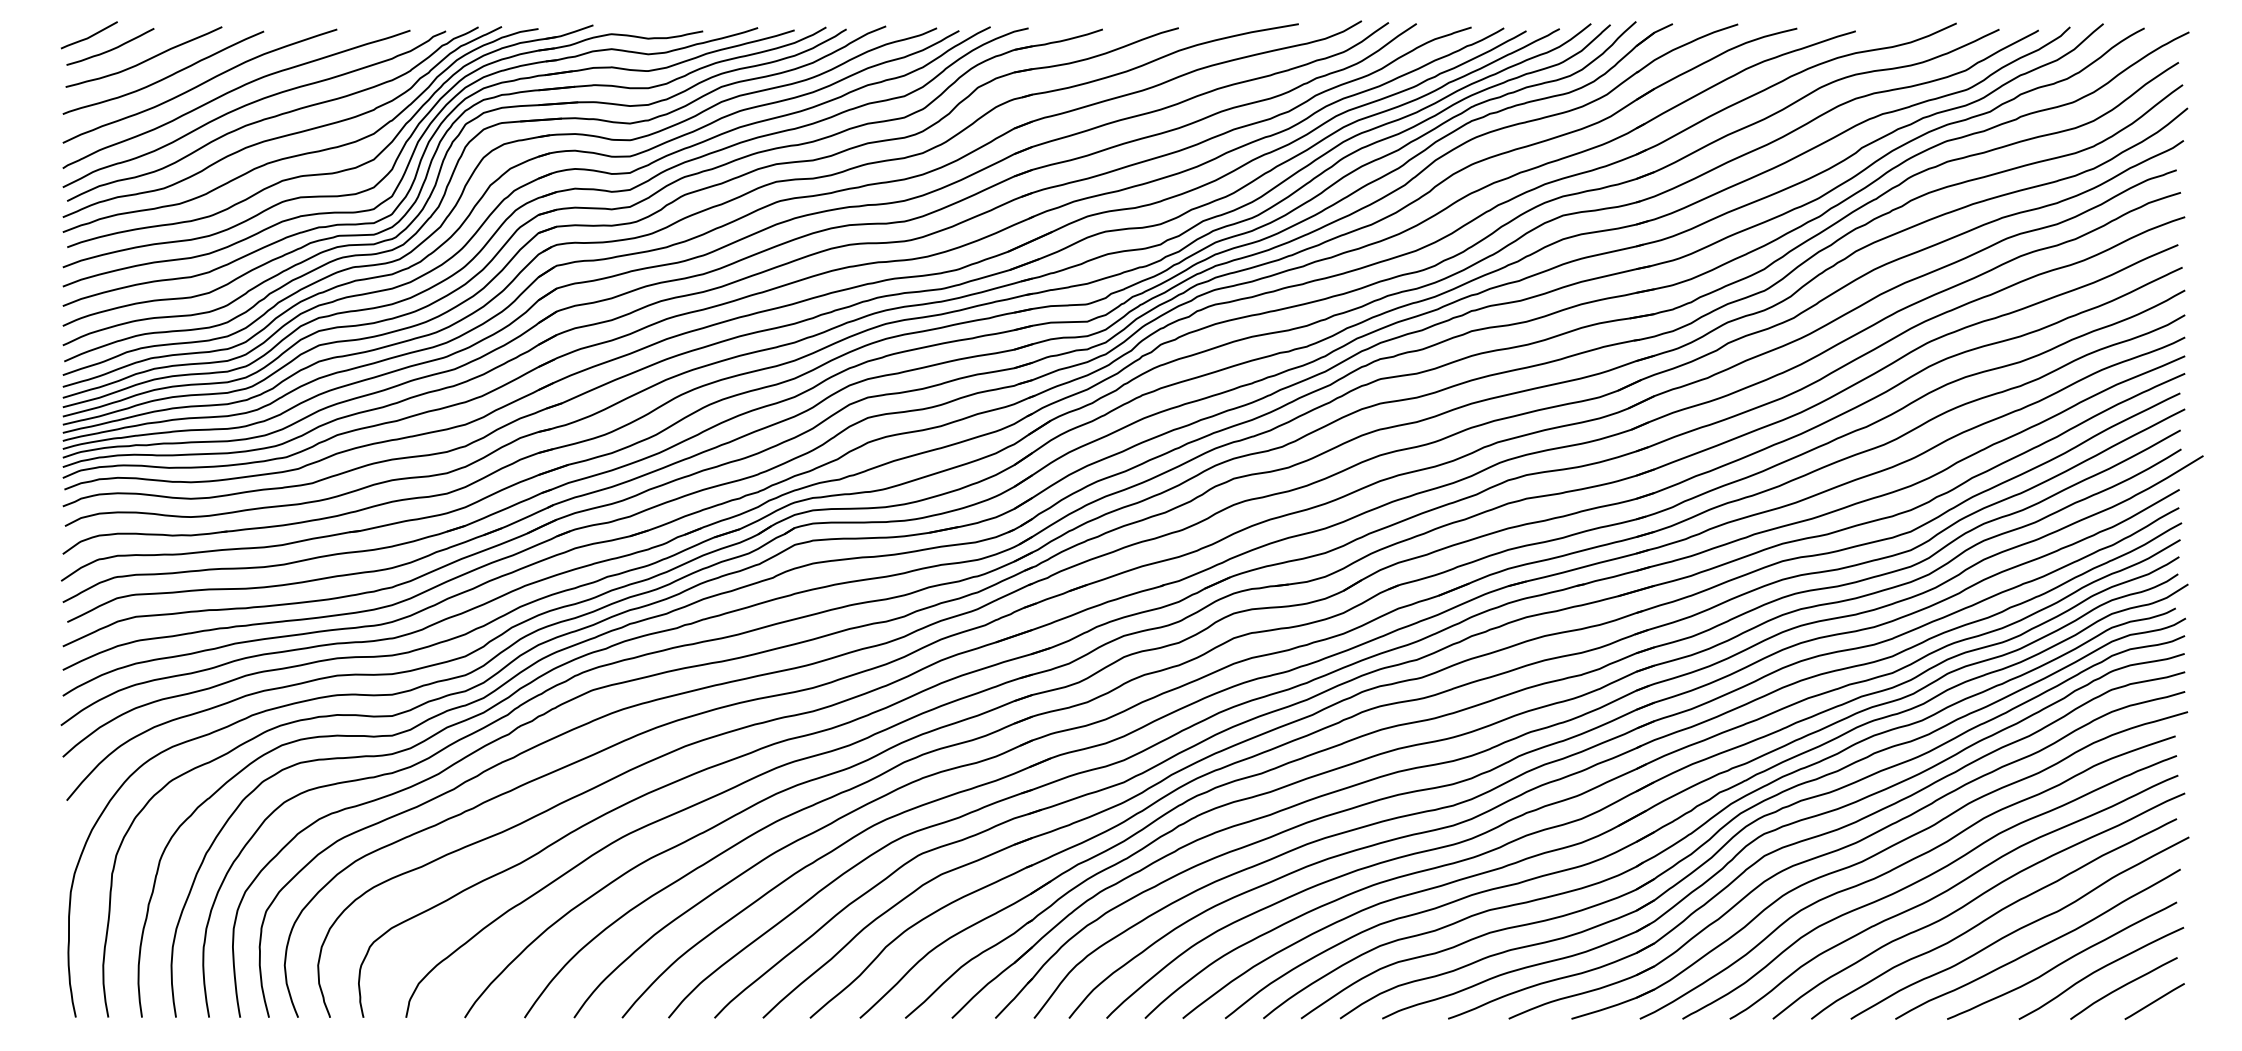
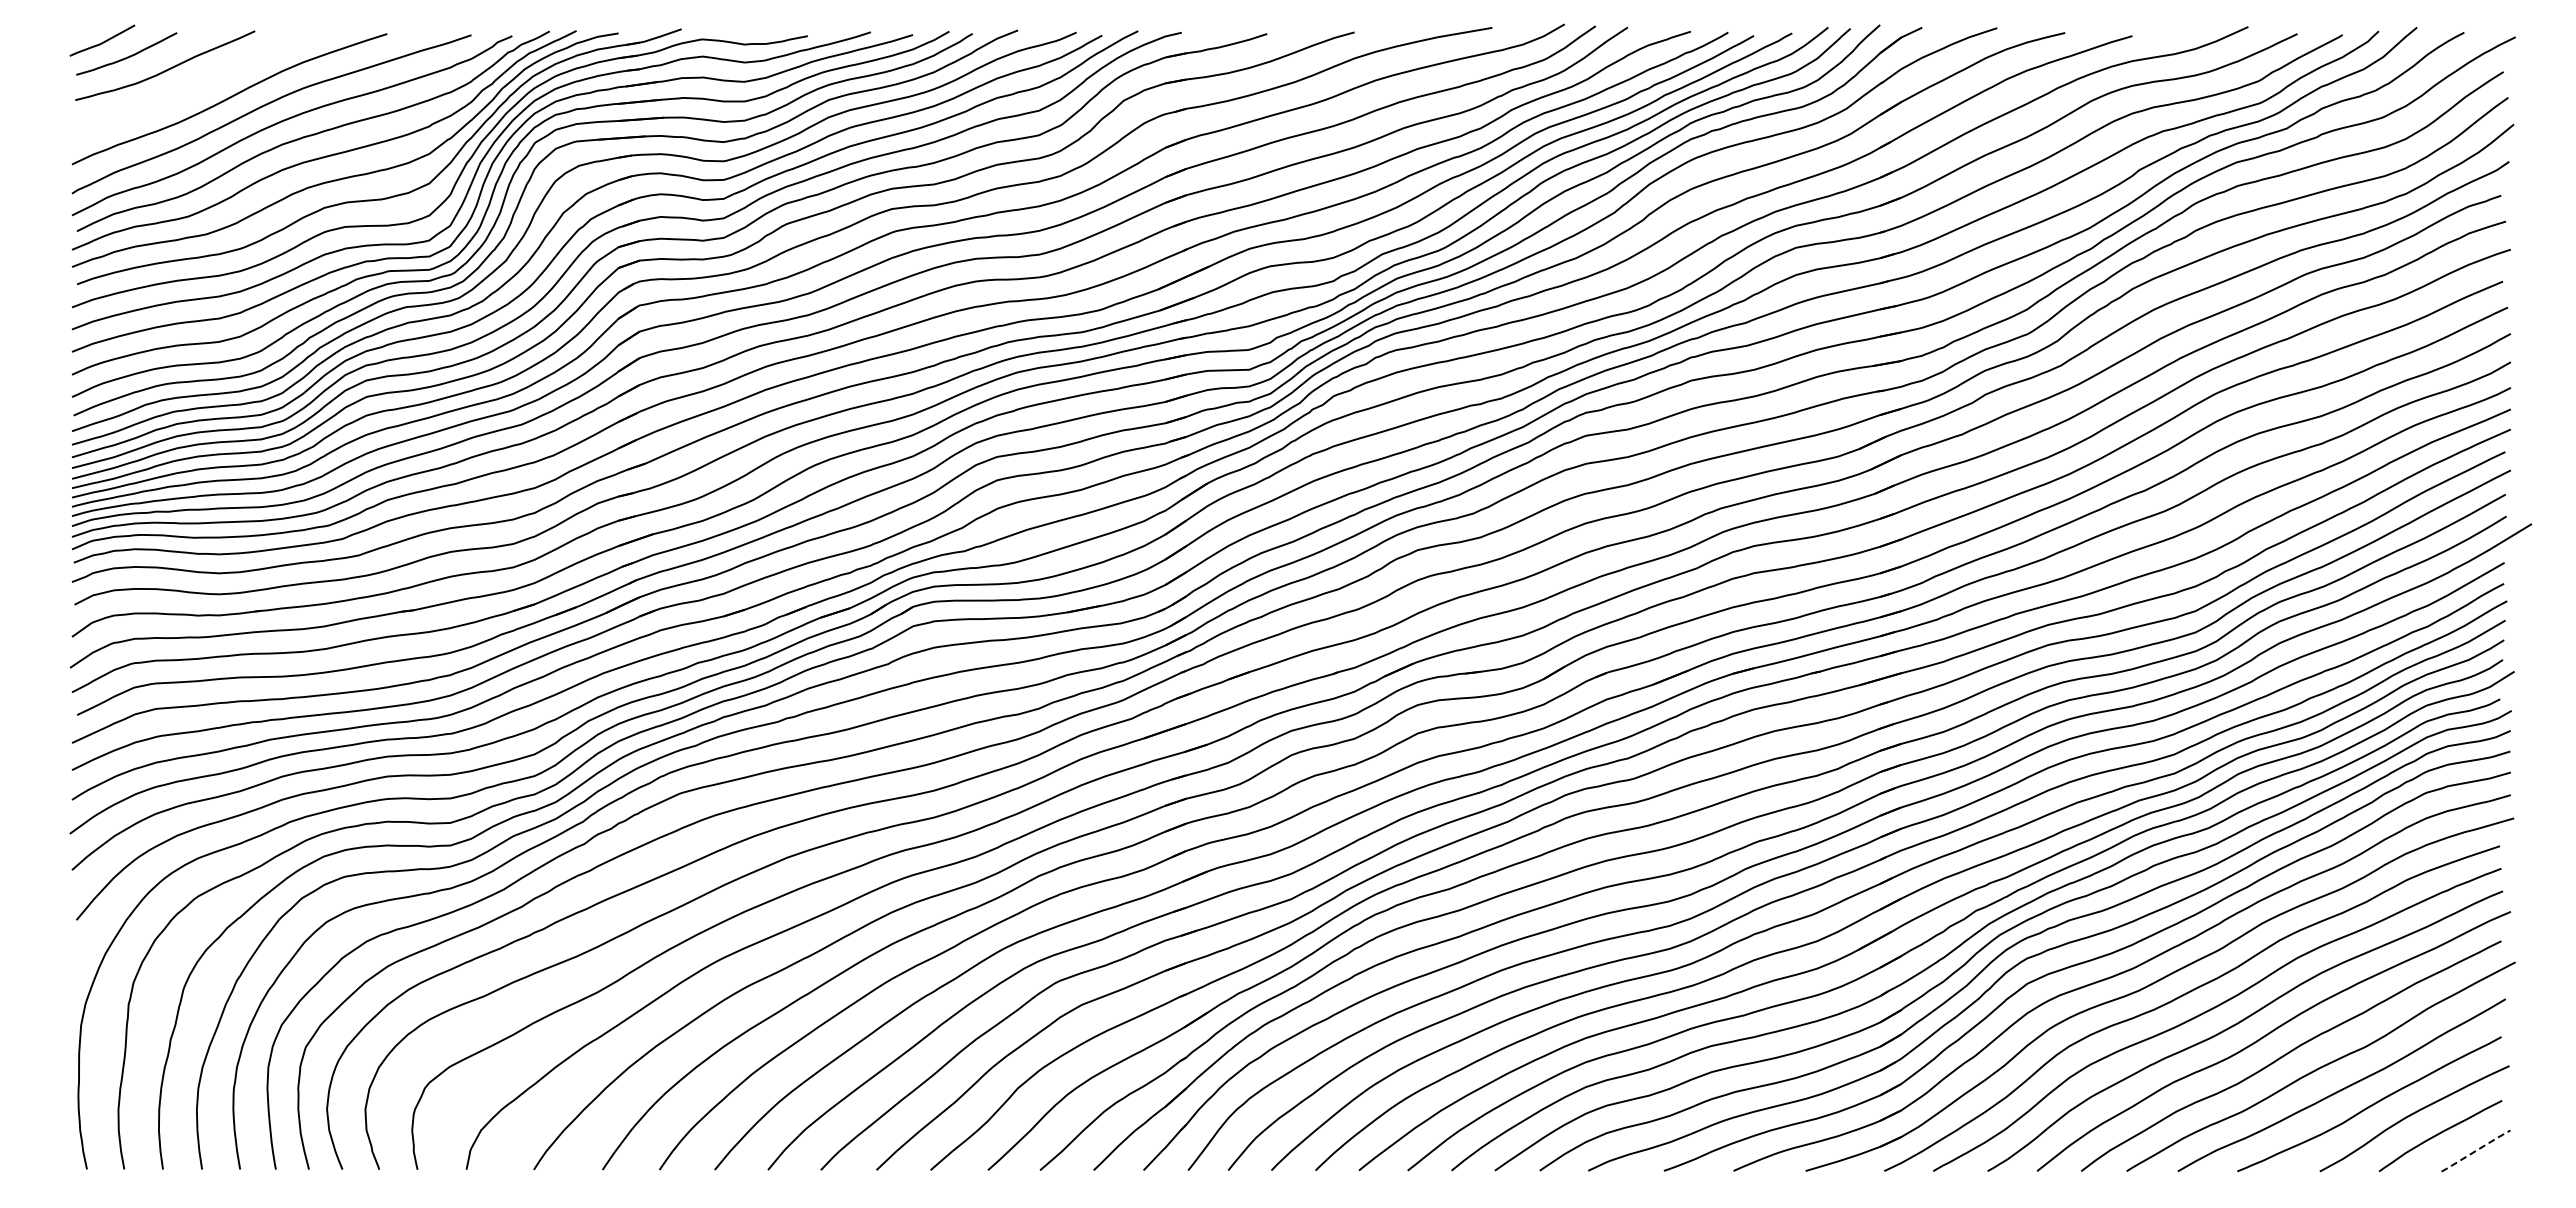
curve: (165, 76) -> (190, 88), removed
line: (2155, 1001) -> (2476, 1150), solid -> dashed

